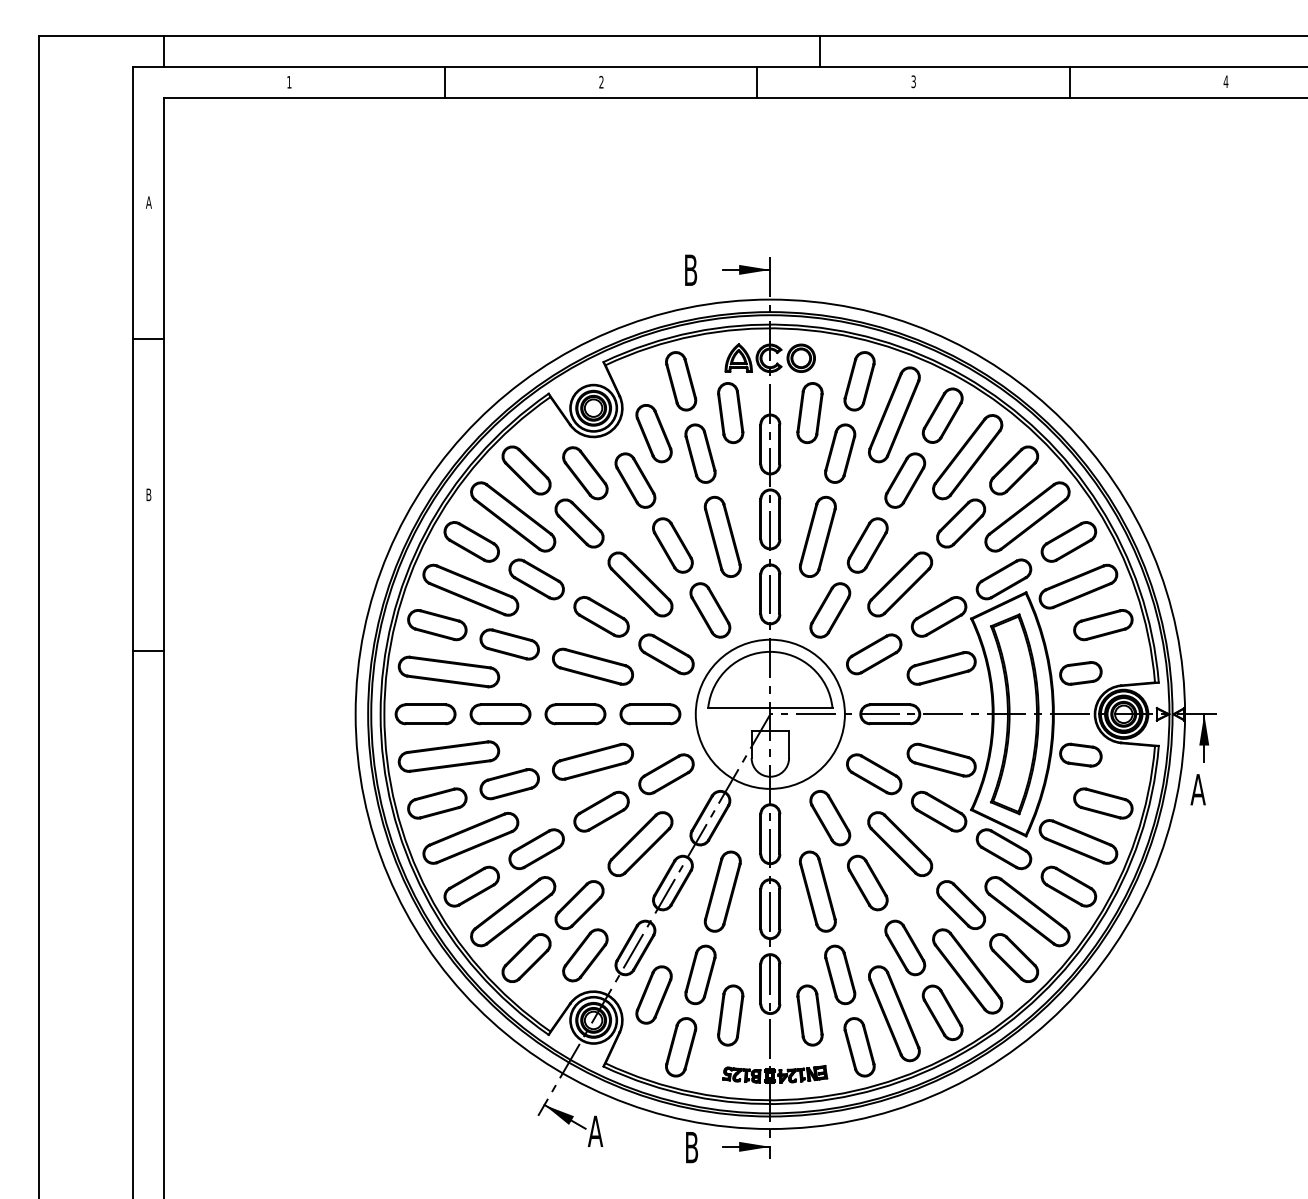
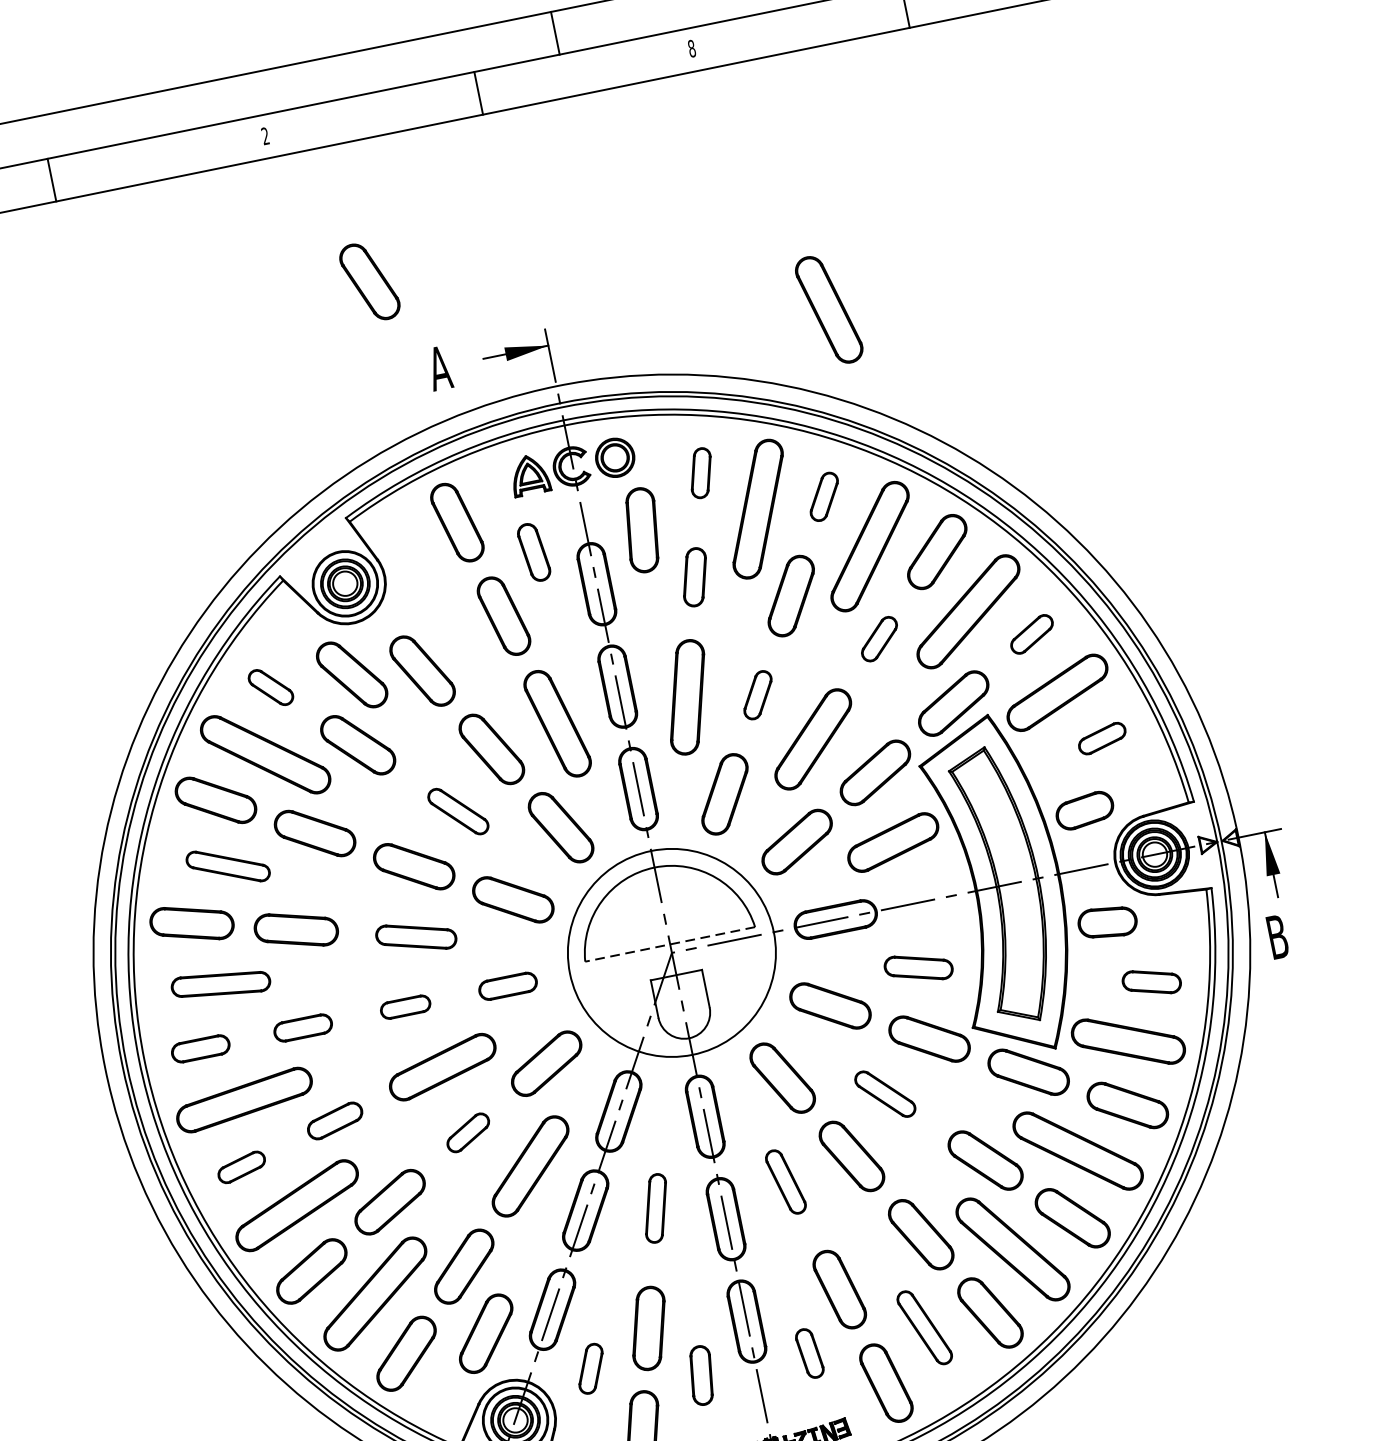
text: (913, 81) -> (691, 48), 3 -> 8
text: (690, 269) -> (439, 367), B -> A
part: (972, 284) -> (828, 309), added
part: (859, 381) -> (701, 473), size x0.6
part: (730, 413) -> (533, 552), size x0.7
part: (942, 415) -> (824, 496), size x0.6
part: (653, 433) -> (369, 281), moved
part: (840, 453) -> (695, 577), size x0.7
part: (526, 470) -> (270, 687), size x0.6
part: (960, 523) -> (878, 639), size x0.6
part: (1068, 541) -> (1031, 633), size x0.6
part: (867, 545) -> (757, 695), size x0.6
part: (640, 584) -> (458, 811), size x0.6
part: (470, 589) -> (227, 865), size x0.6
part: (1103, 625) -> (1102, 738), size x0.6
part: (592, 666) -> (415, 937), size x0.7
part: (448, 671) -> (220, 983), size x0.7
line: (769, 708) -> (669, 945), solid -> dashed
part: (425, 714) -> (200, 1049), size x0.7
part: (500, 714) -> (303, 1028), size x0.7
part: (575, 714) -> (405, 1007), size x0.6
part: (650, 714) -> (508, 986), size x0.7
part: (941, 759) -> (918, 967), size x0.7
part: (509, 784) -> (334, 1121), size x0.7
text: (1197, 789) -> (1276, 936), A -> B
part: (437, 803) -> (241, 1167), size x0.6
part: (1103, 803) -> (1151, 982), size x0.7
part: (601, 811) -> (468, 1132), size x0.6
part: (899, 843) -> (884, 1093), size x0.6
part: (722, 891) -> (655, 1208), size x0.6
part: (817, 891) -> (785, 1181), size x0.6
part: (653, 994) -> (590, 1368), size x0.6
part: (894, 1013) -> (924, 1327), size x0.6
part: (730, 1015) -> (701, 1375), size x0.7
part: (809, 1015) -> (809, 1353), size x0.6

